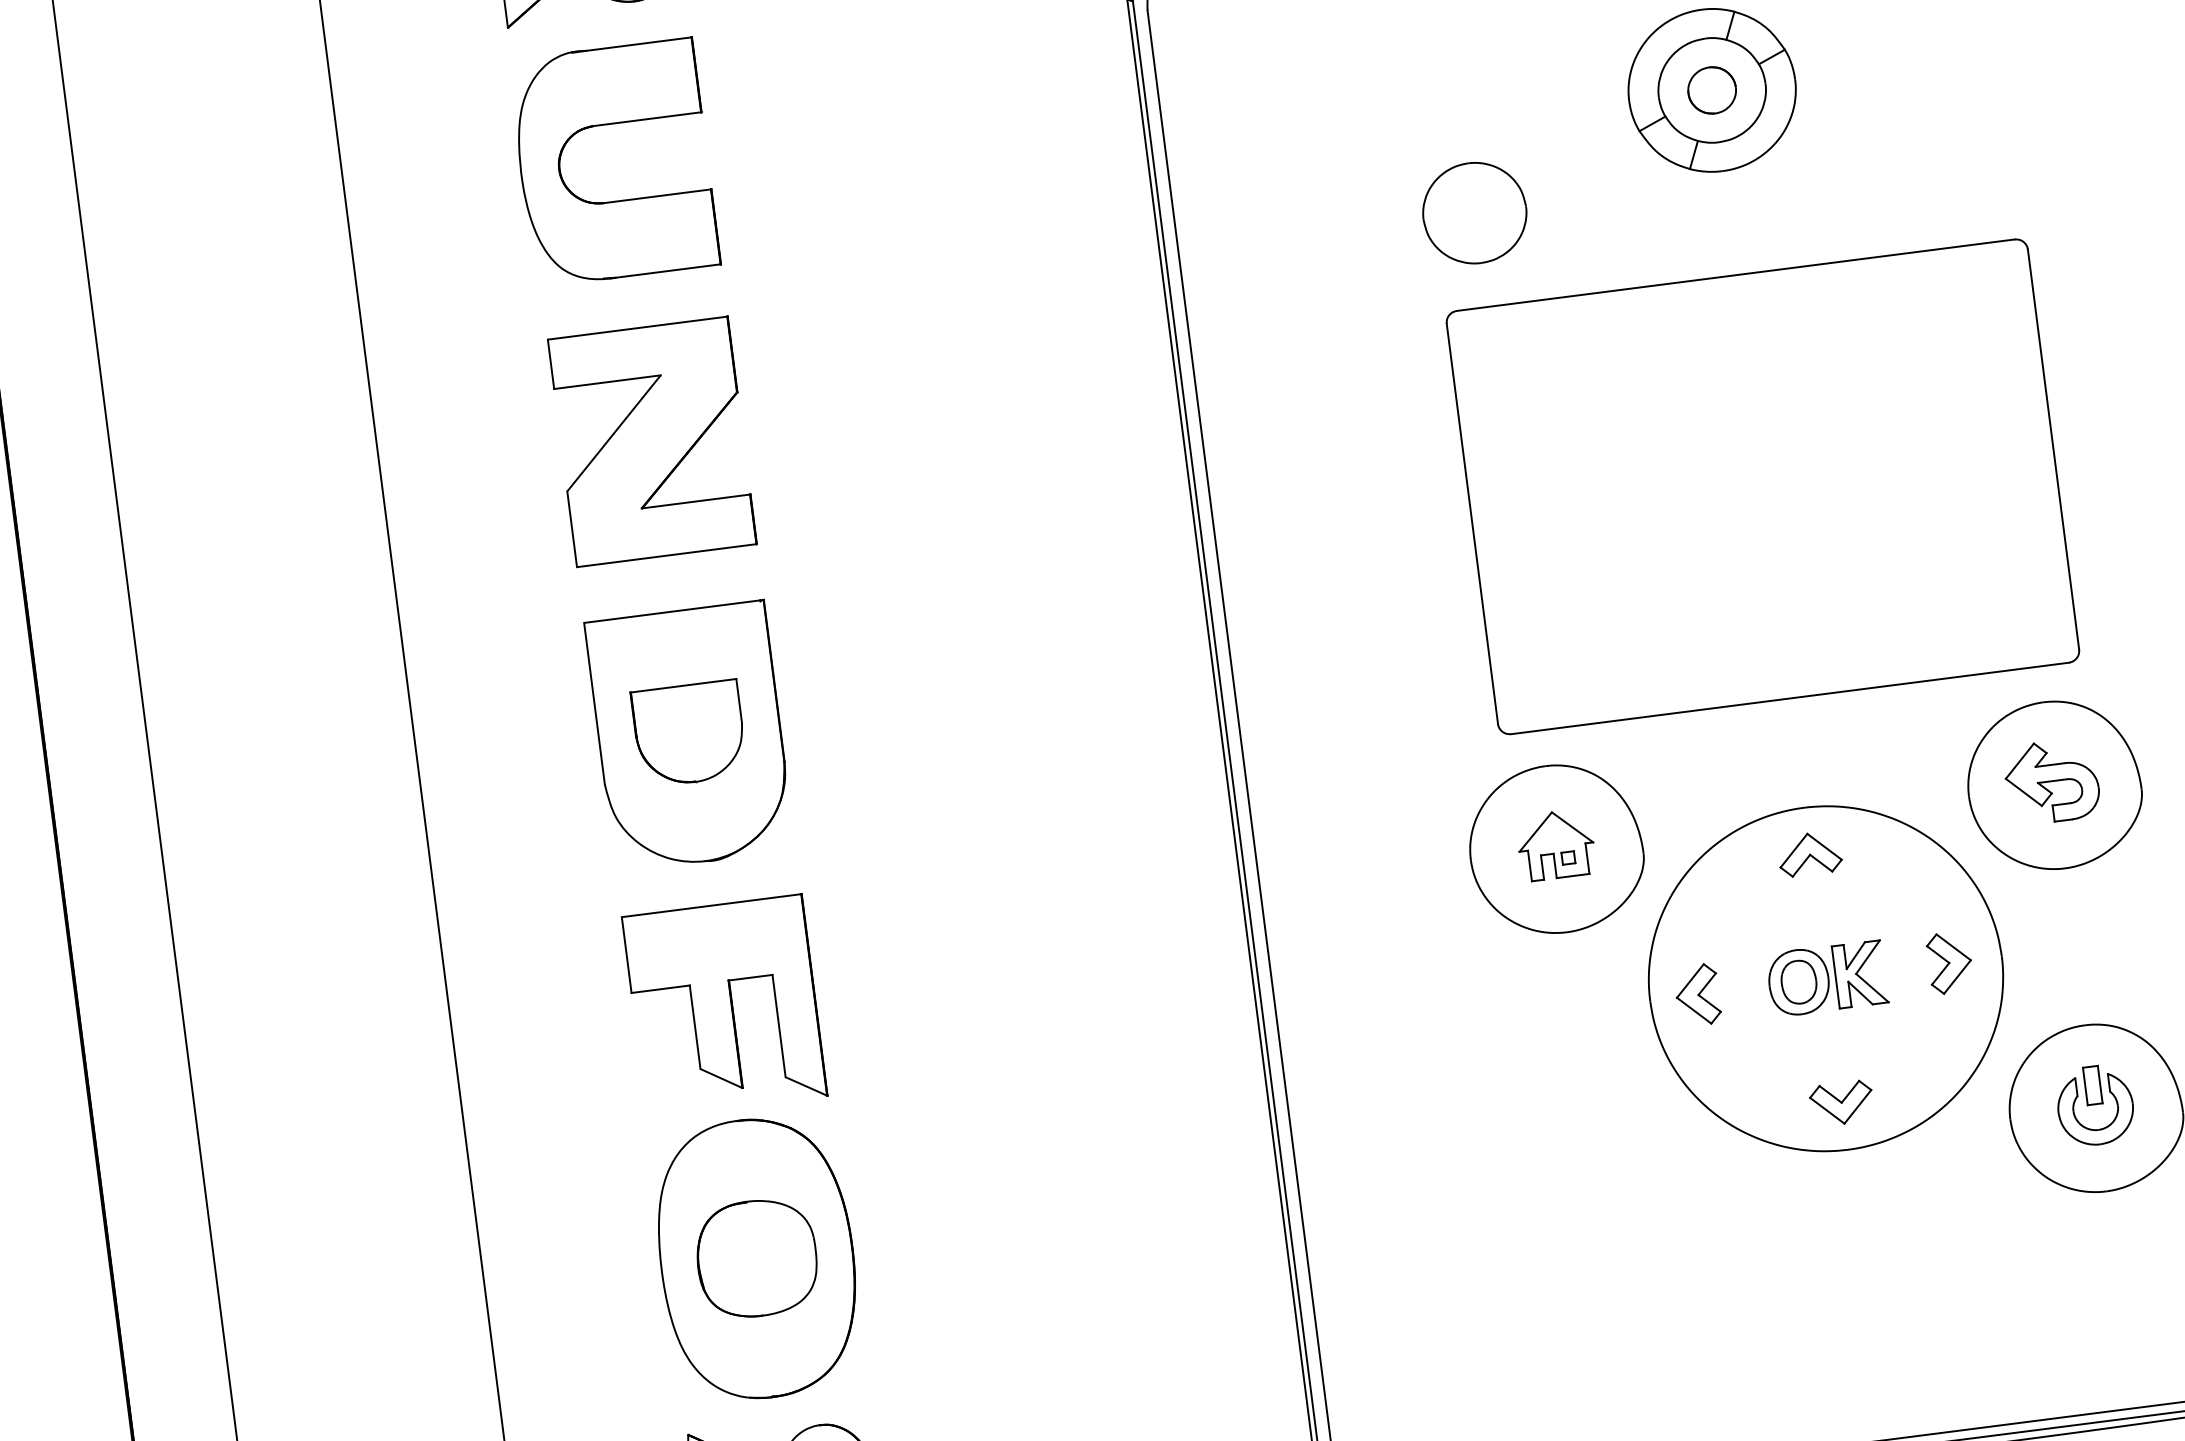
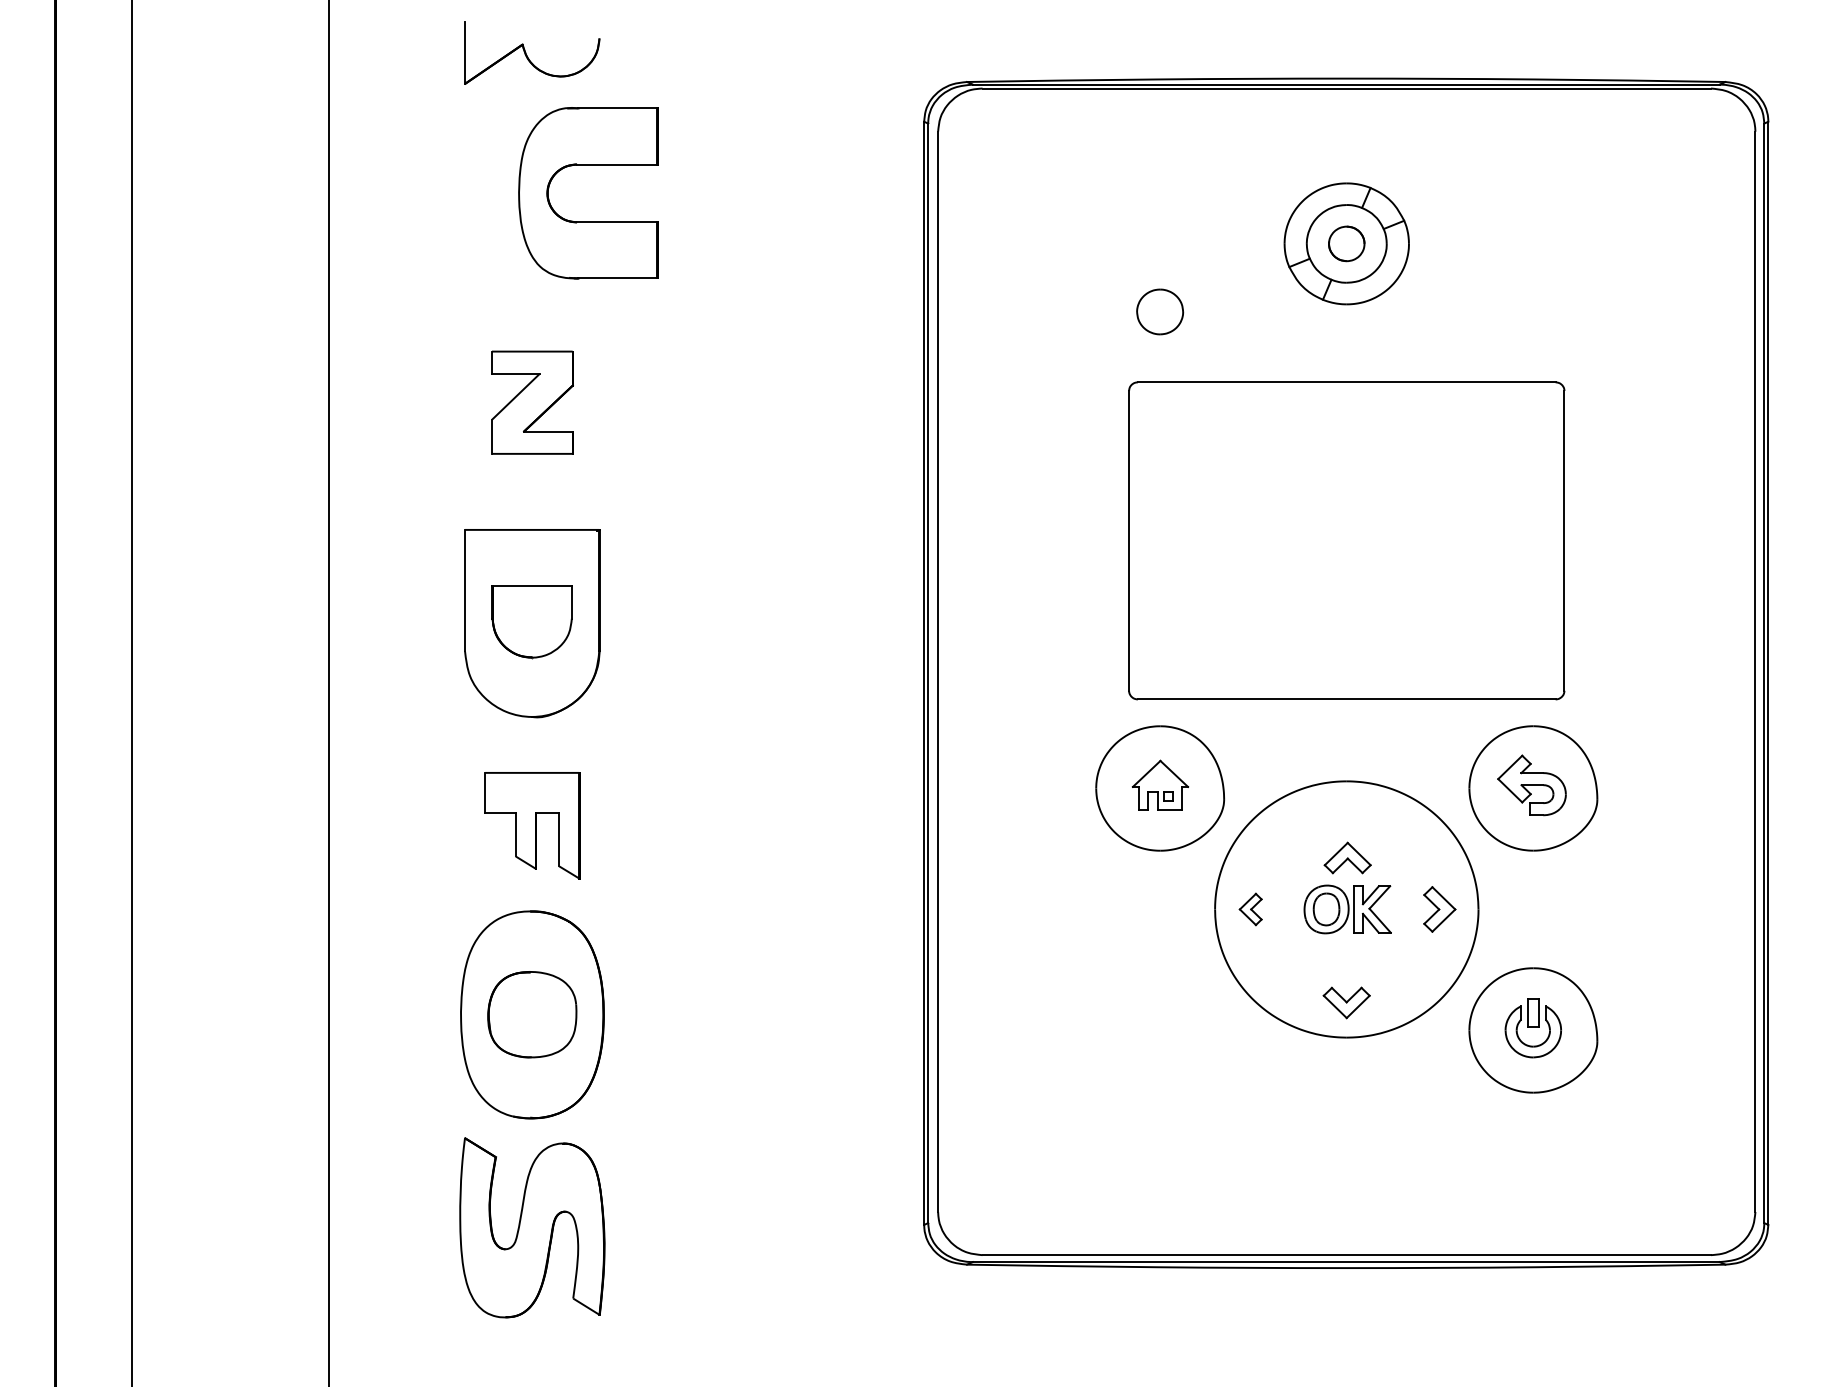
part: (609, 125) -> (588, 165), moved
part: (1473, 212) -> (1159, 311), size x0.6
part: (652, 441) -> (532, 402), size x0.6
part: (1809, 853) -> (1347, 857), moved
part: (1697, 995) -> (1250, 909), size x0.7
part: (724, 1005) -> (532, 825), size x0.7

